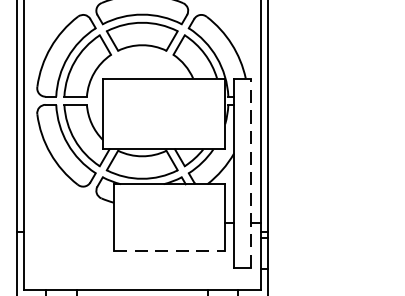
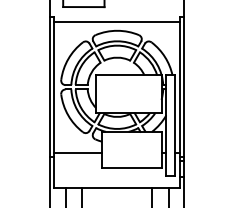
line: (251, 172) -> (175, 125), dashed -> solid
line: (69, 222) -> (78, 152), added
line: (168, 251) -> (131, 167), dashed -> solid

